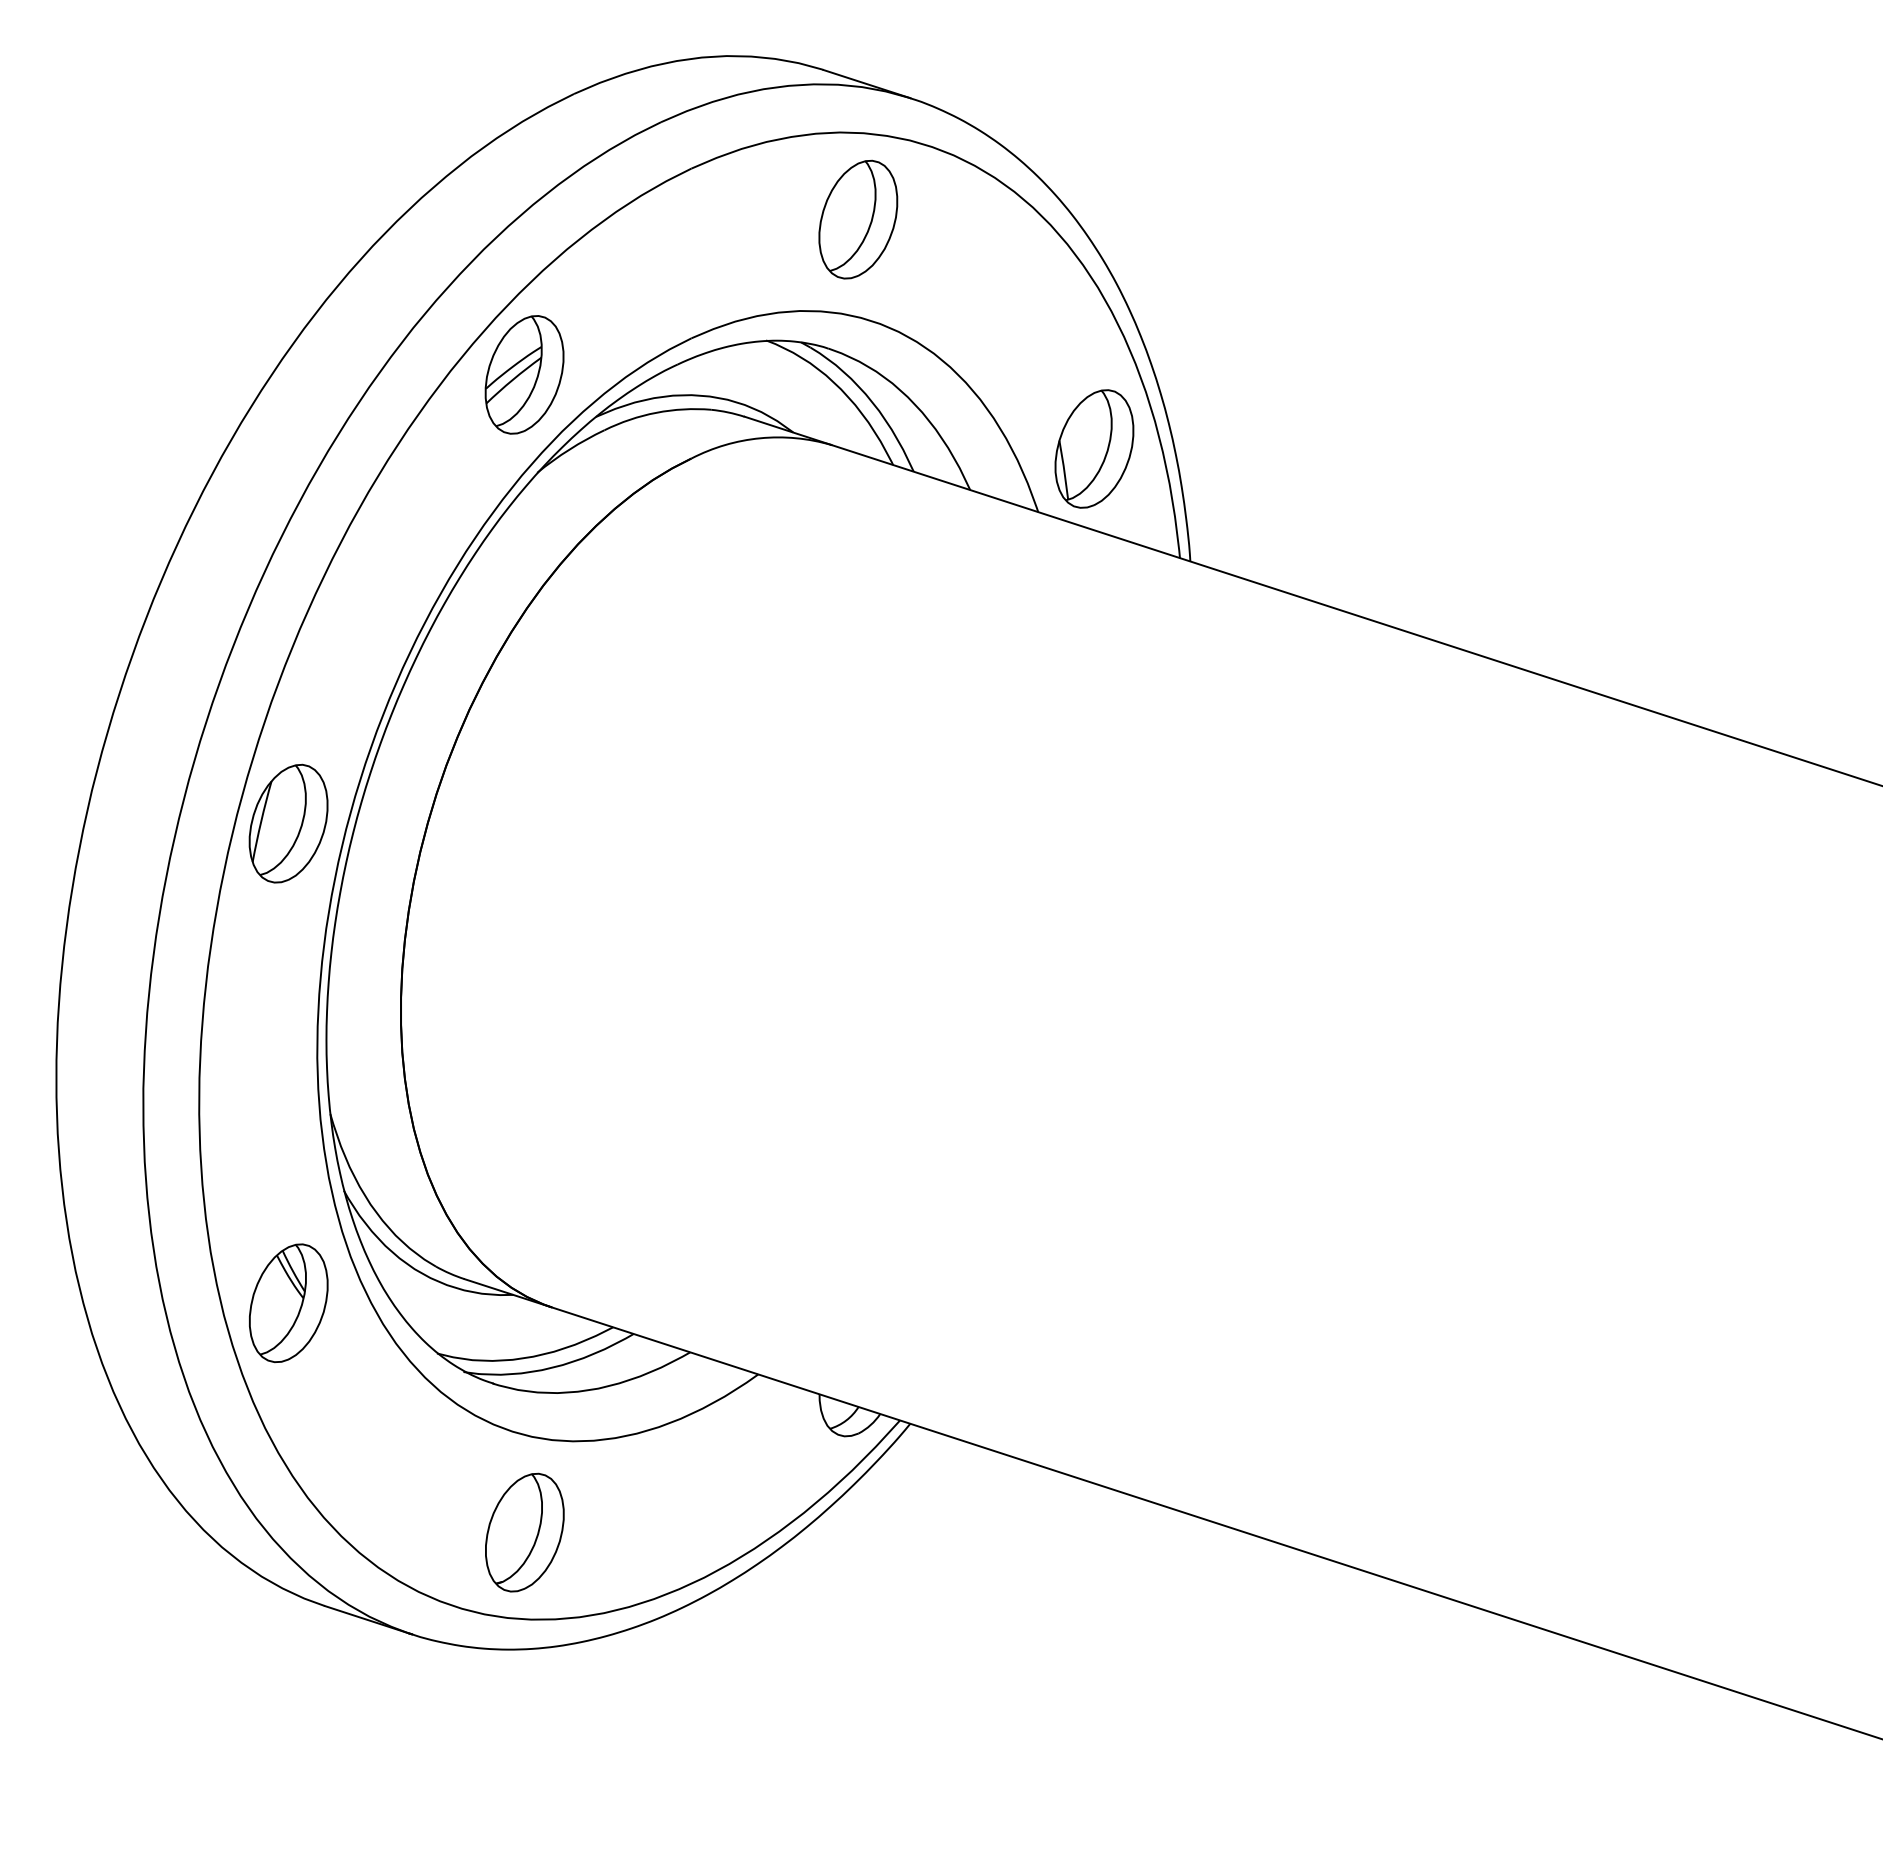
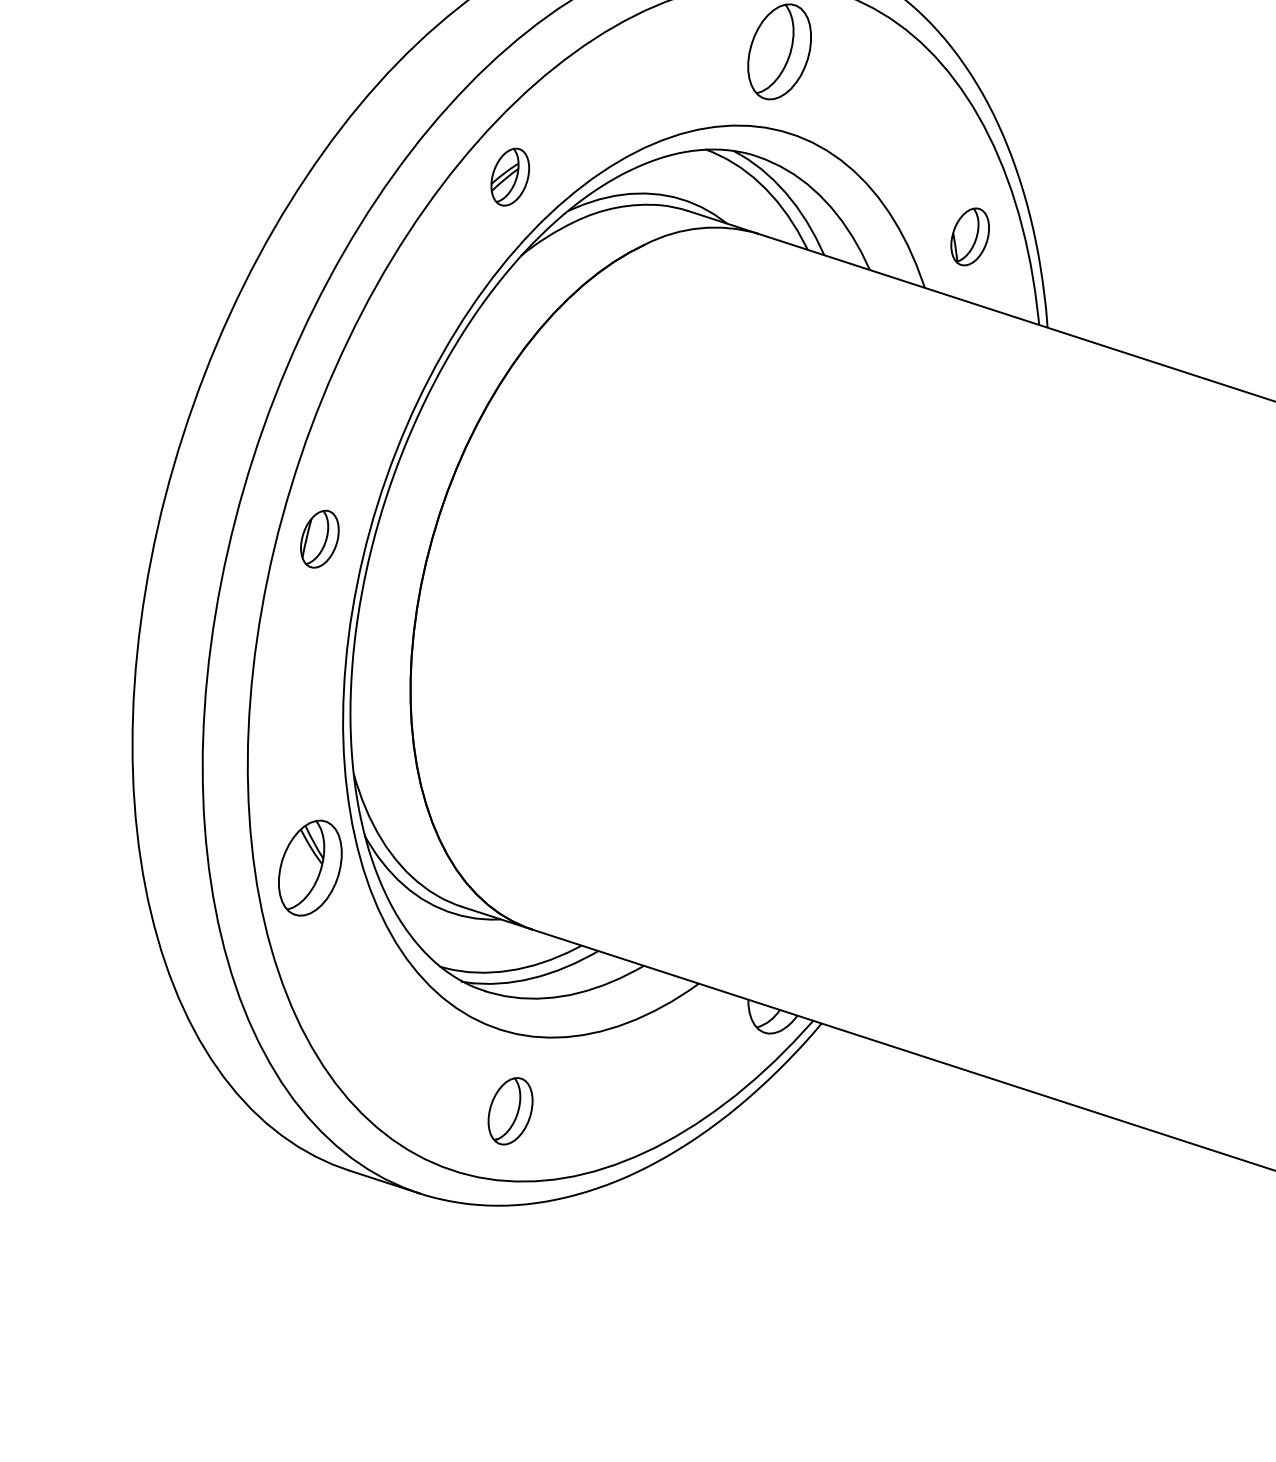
part: (524, 374) -> (510, 176), size x0.6
part: (1094, 448) -> (970, 236), size x0.6
part: (288, 823) -> (319, 539), size x0.6
part: (288, 1302) -> (310, 867), moved
part: (524, 1532) -> (510, 1111), size x0.7

